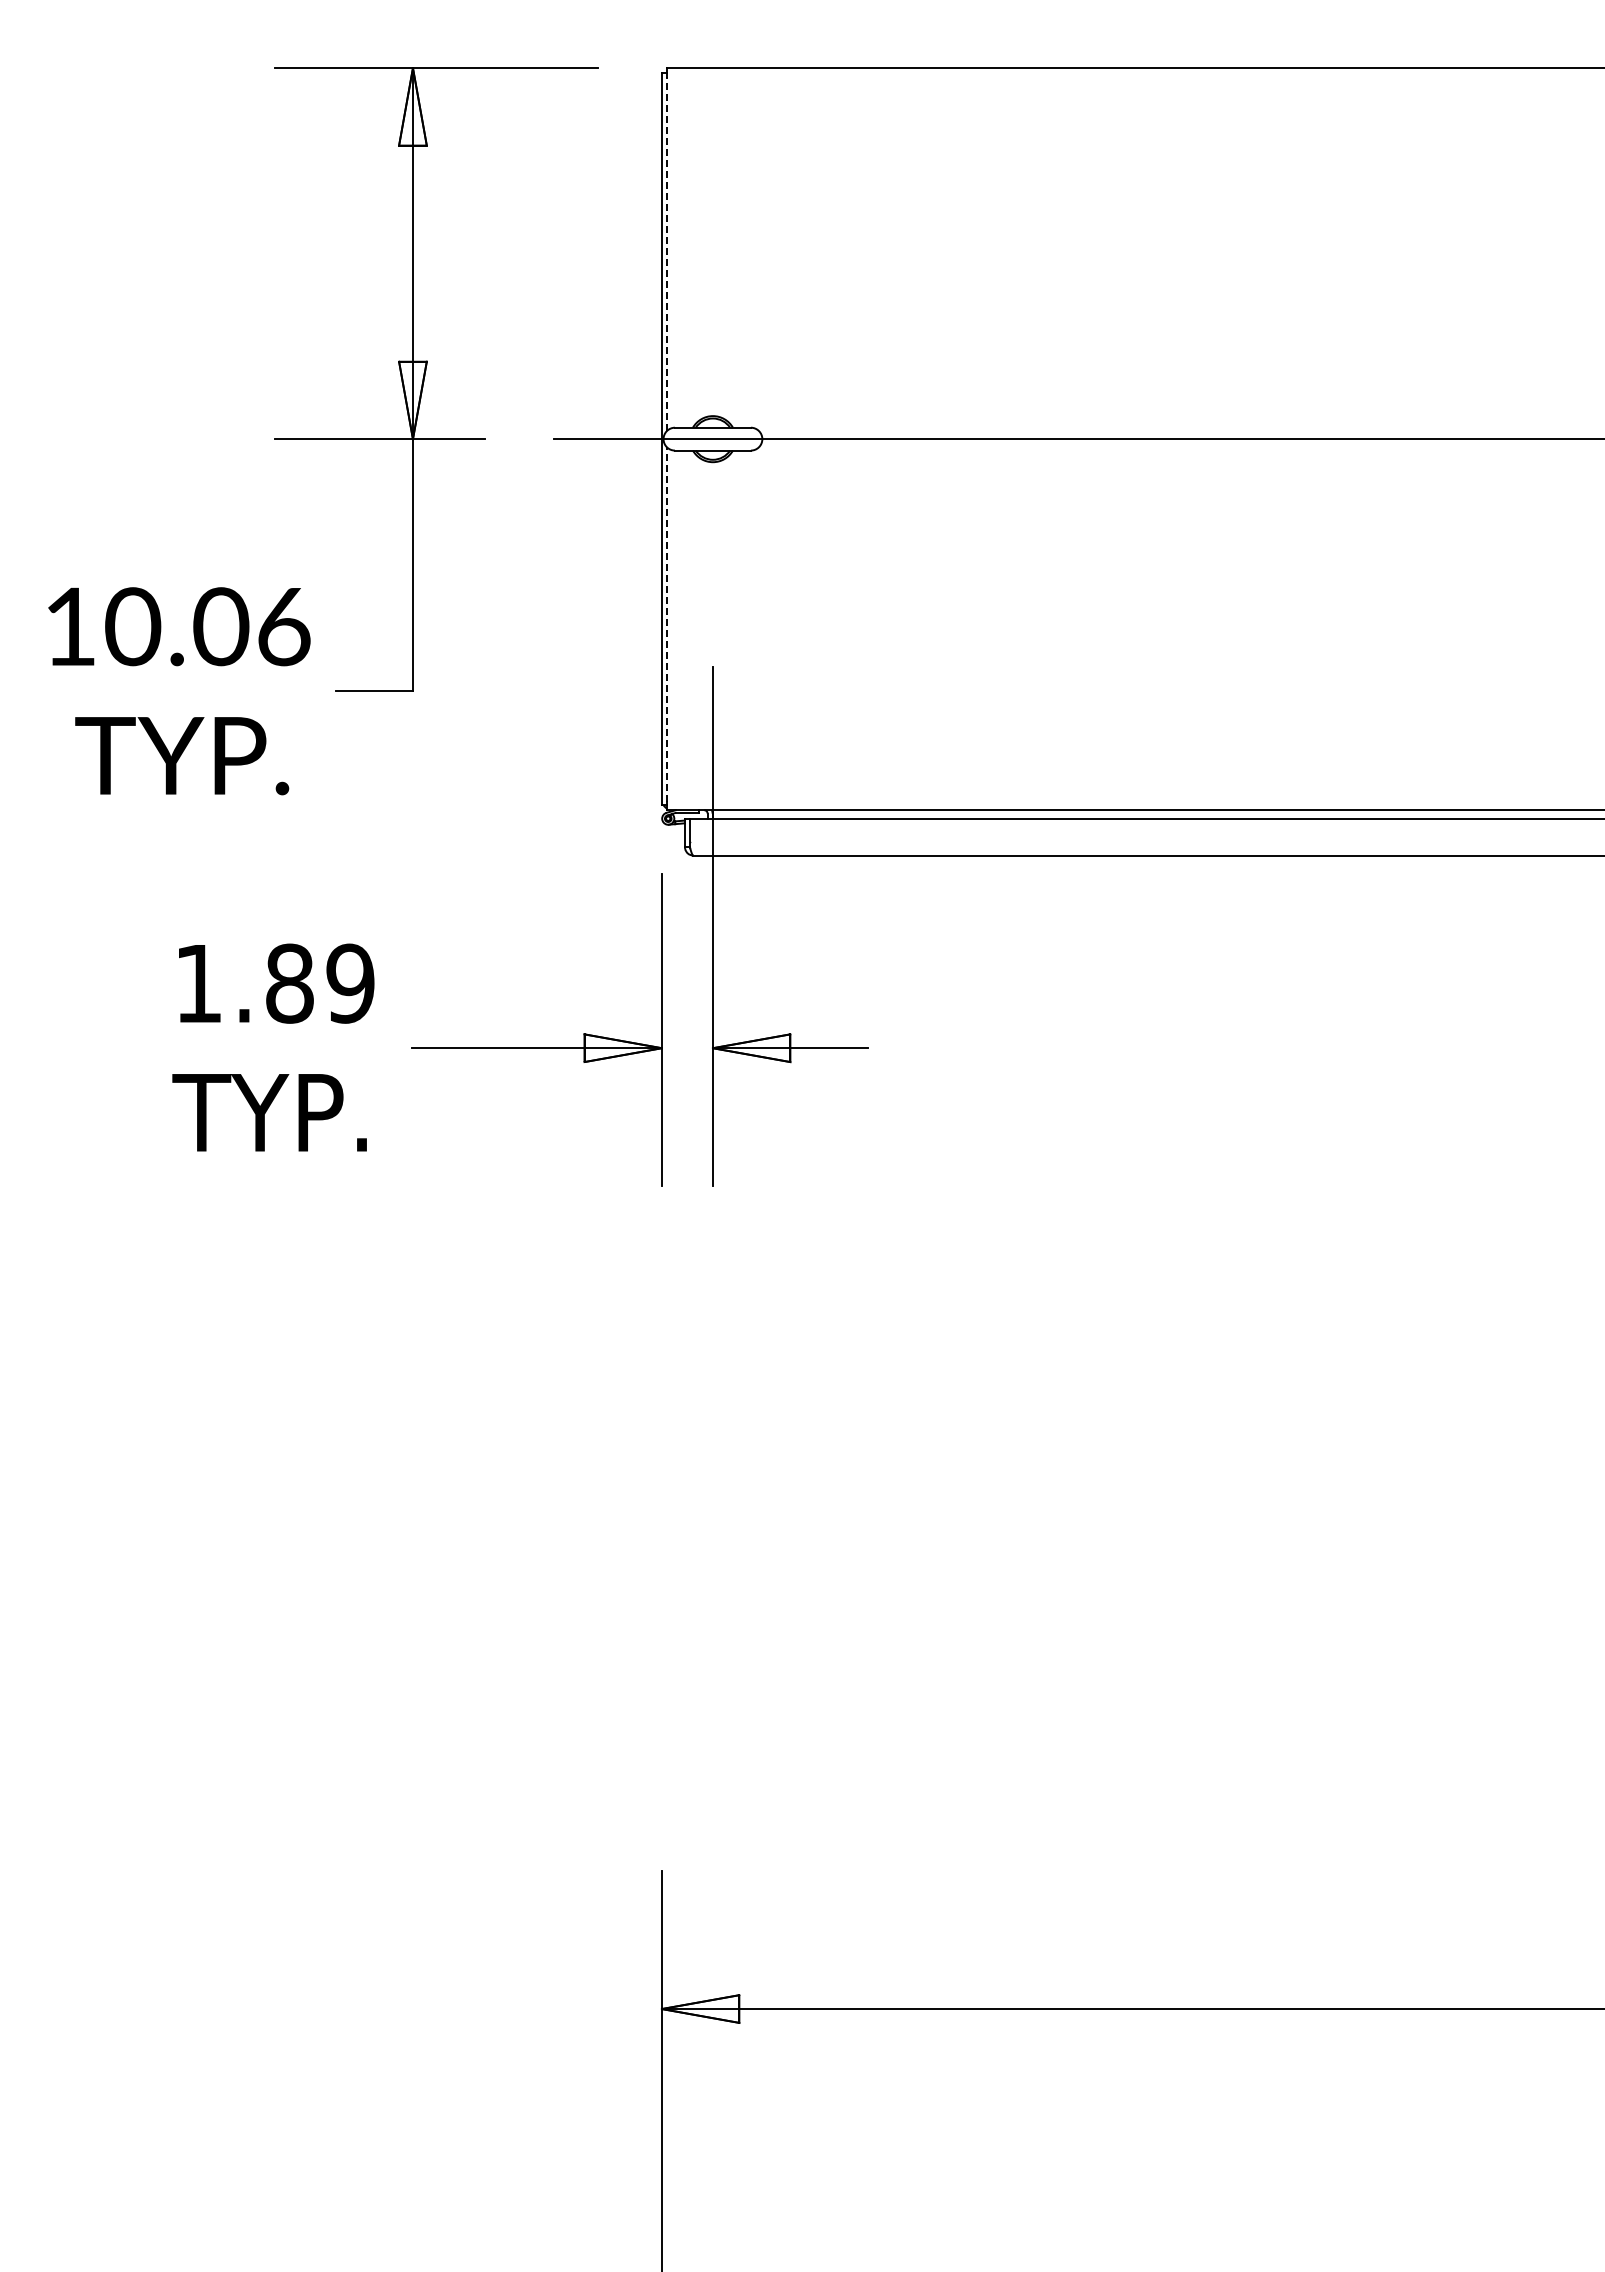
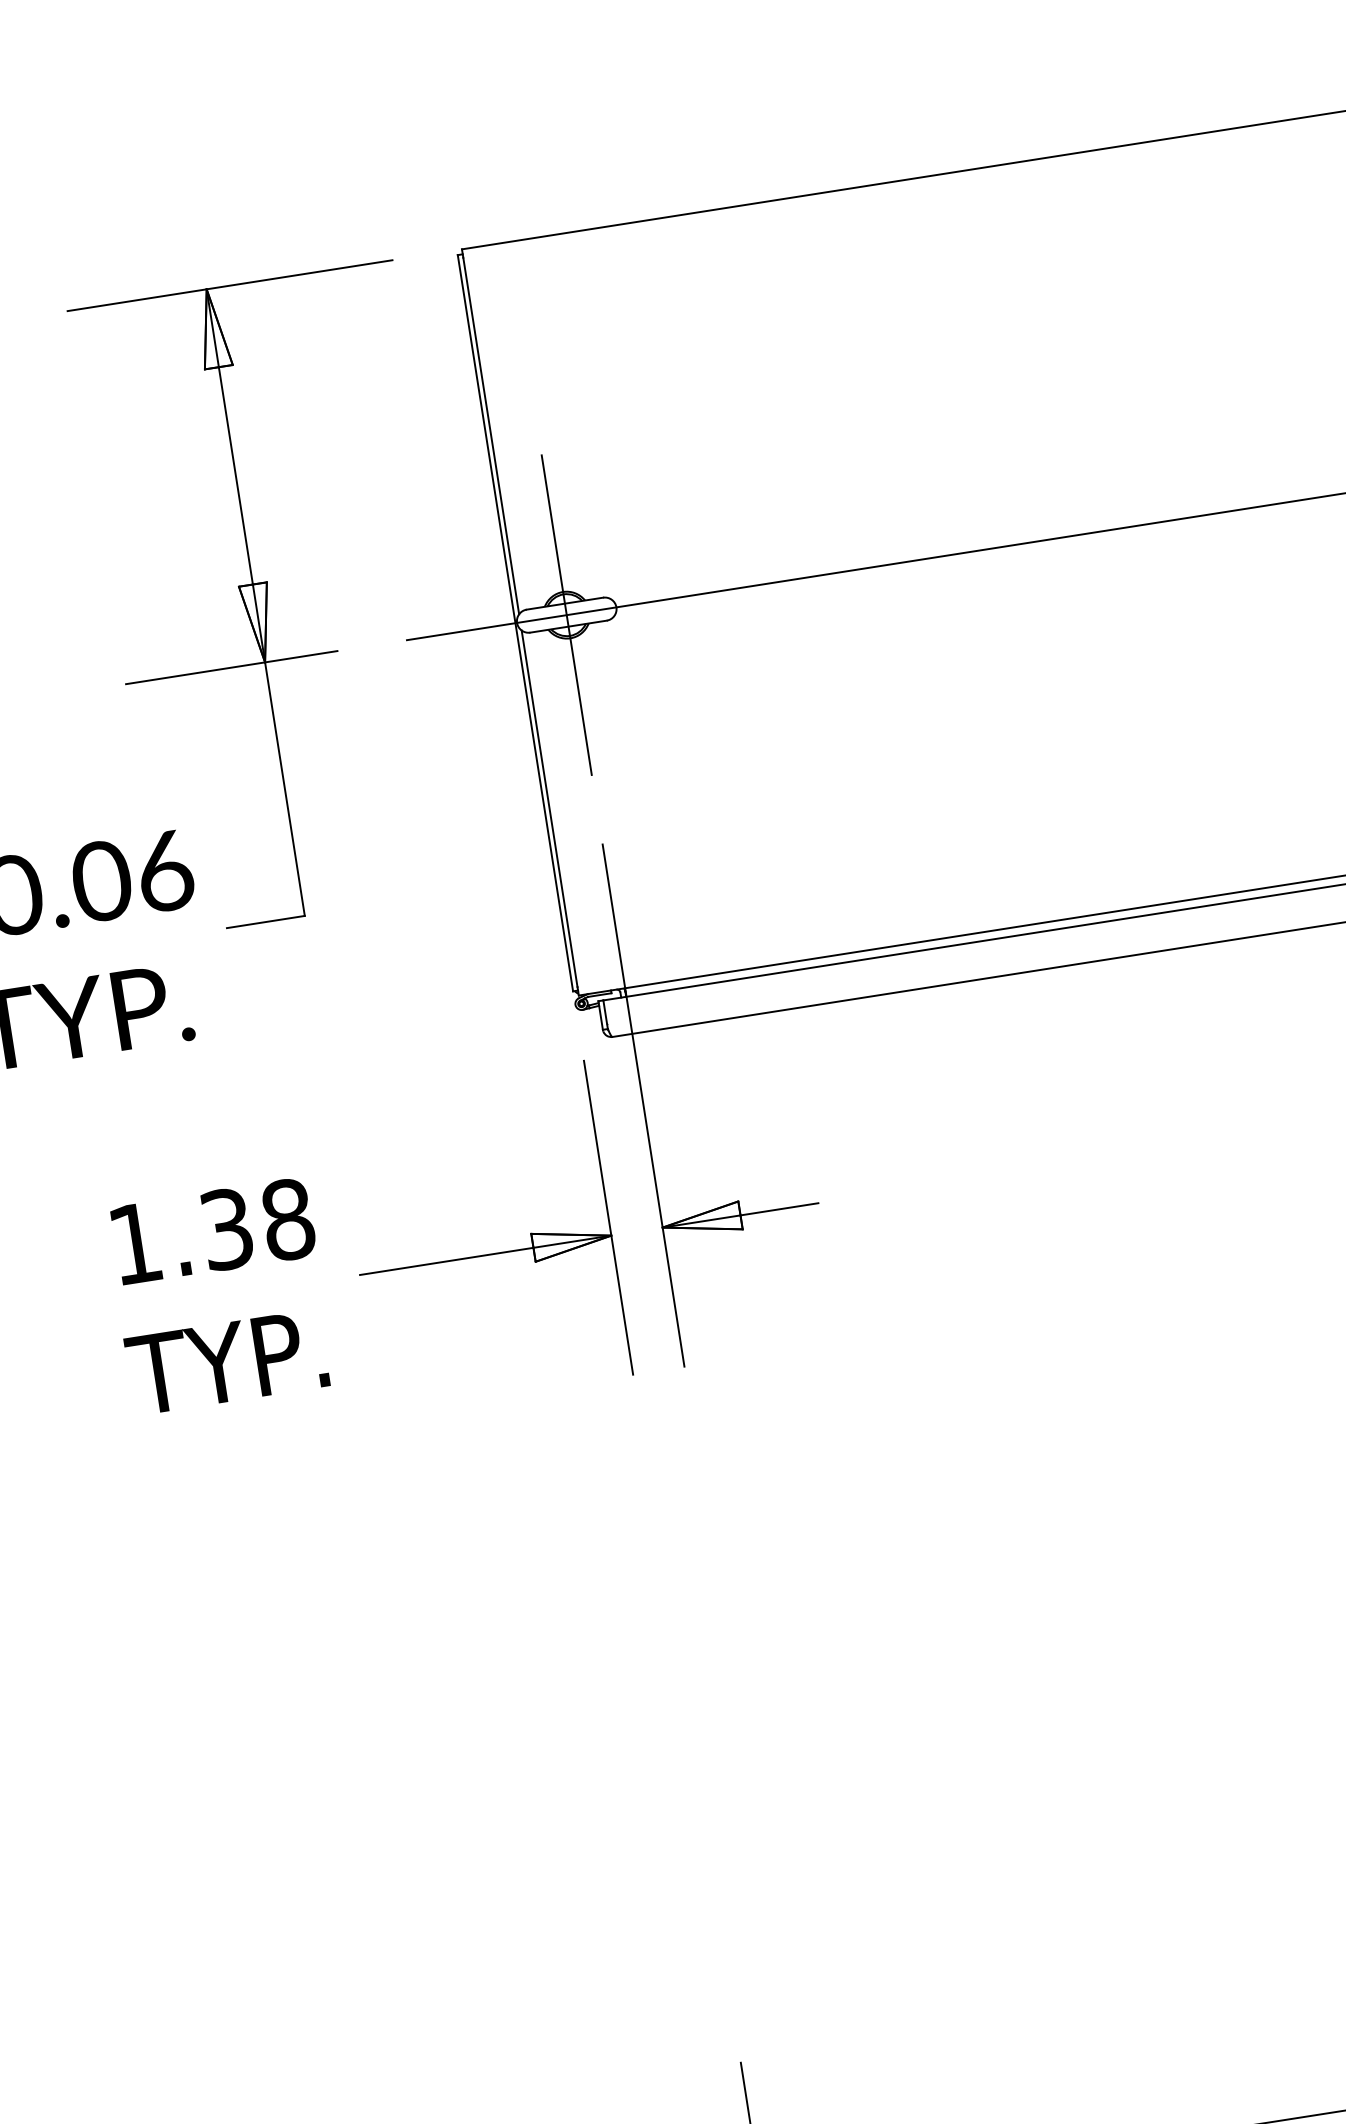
line: (666, 253) -> (490, 435), dashed -> solid
line: (712, 439) -> (566, 615), added
line: (666, 624) -> (549, 808), dashed -> solid
text: (320, 983) -> (257, 1224), 1.89 -> 1.38

